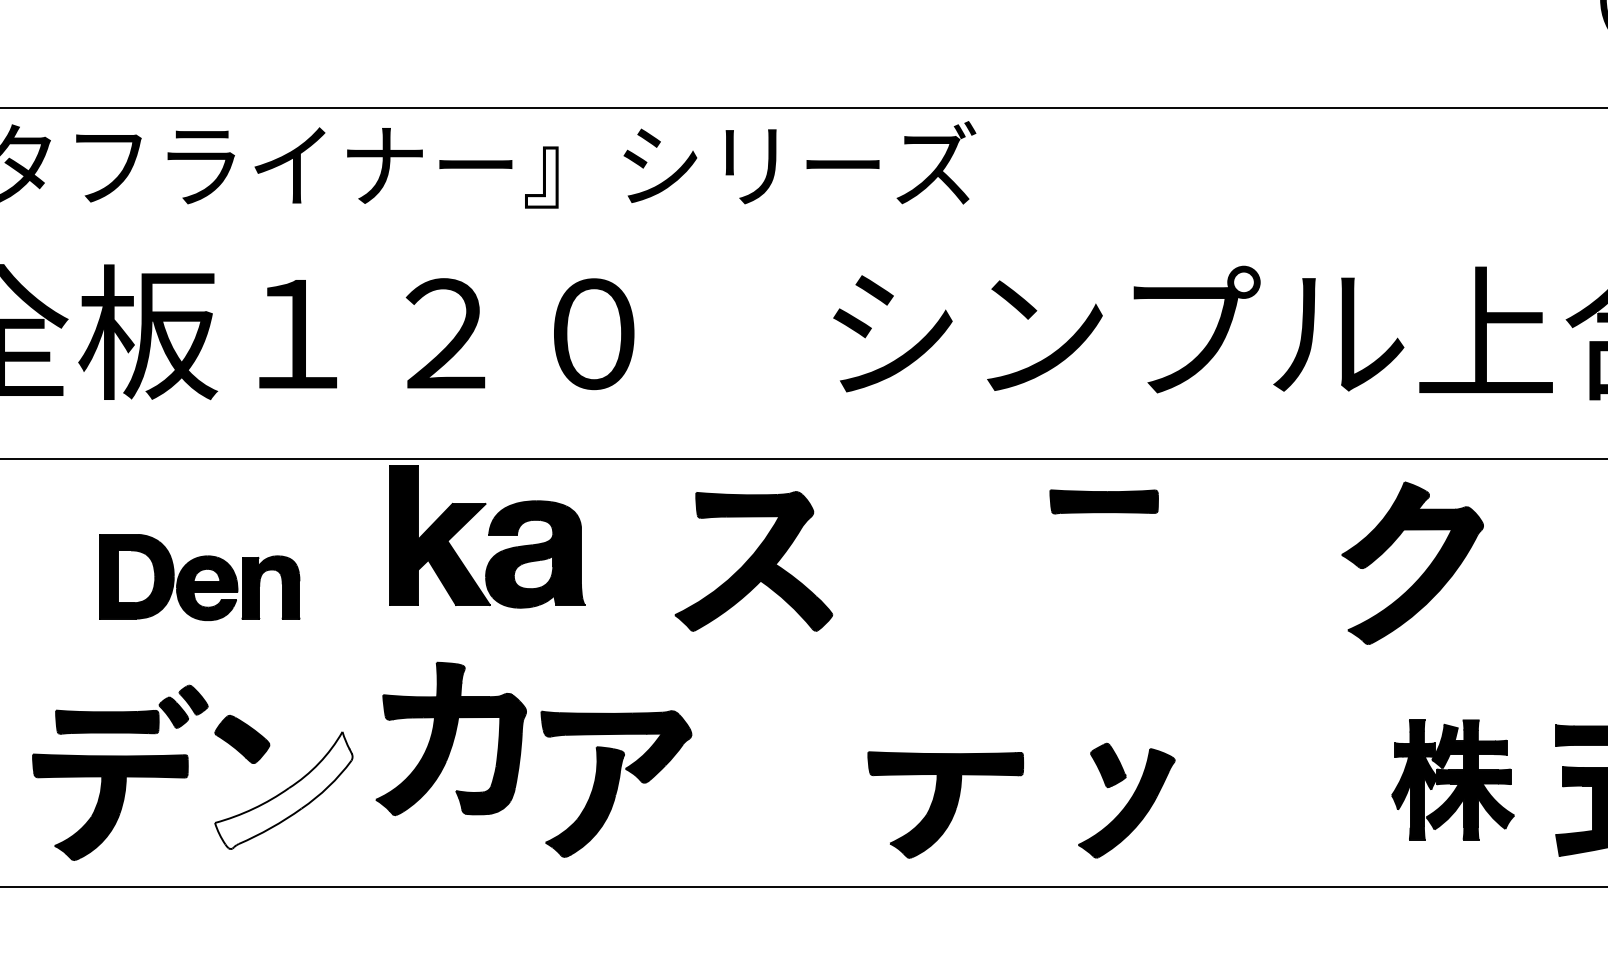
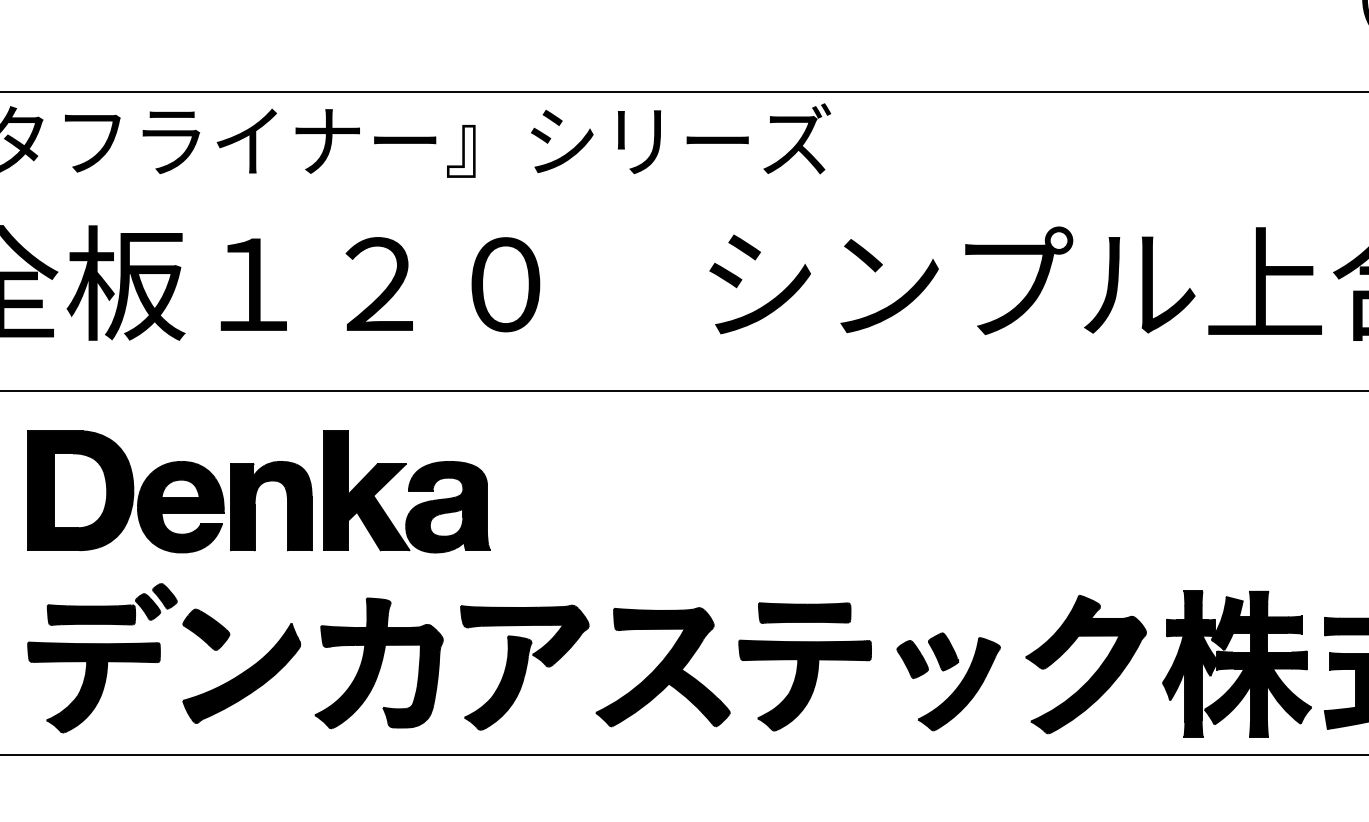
part: (1103, 501) -> (804, 612), moved
part: (487, 536) -> (407, 491), moved
part: (753, 561) -> (662, 667), moved
part: (1423, 572) -> (1095, 672), moved
part: (199, 577) -> (169, 491), size x1.67
part: (450, 738) -> (378, 662), moved
part: (1071, 774) -> (912, 659), added
part: (1452, 779) -> (1236, 663), size x1.43
fill: (283, 790) -> (241, 673), added

